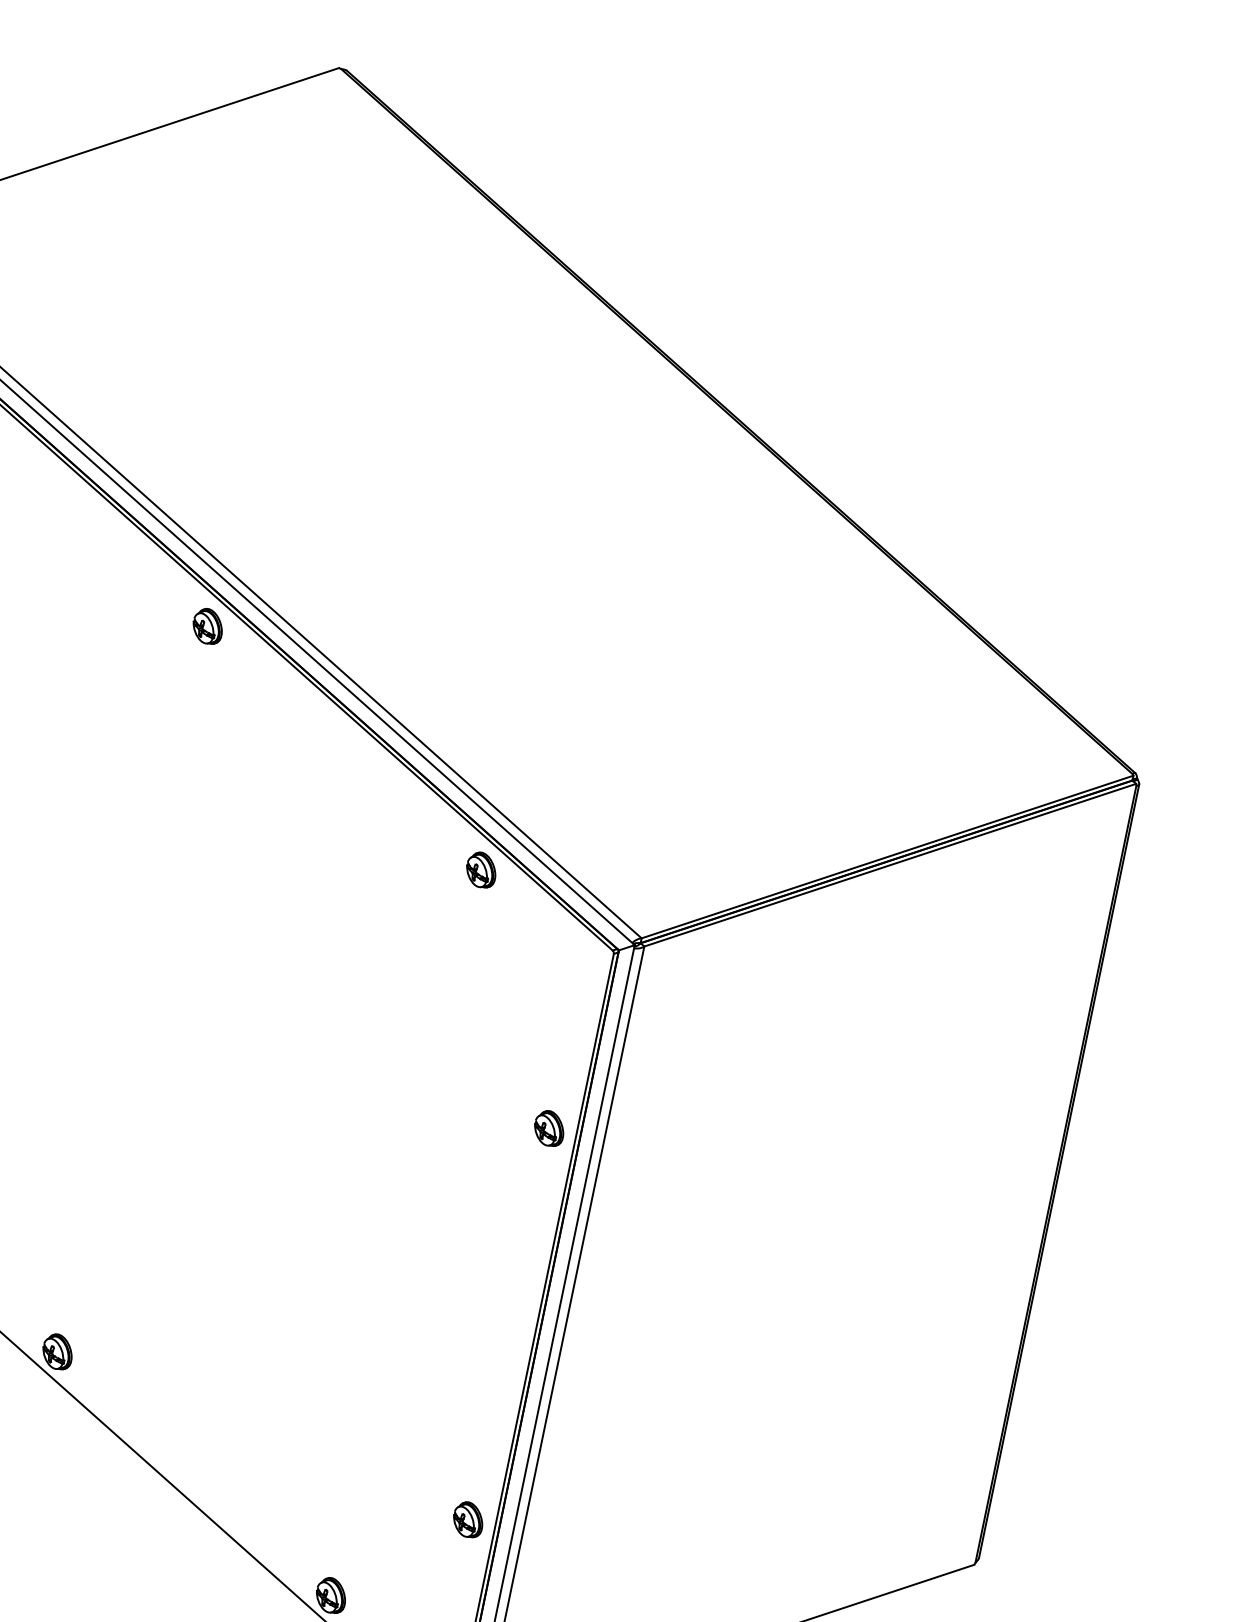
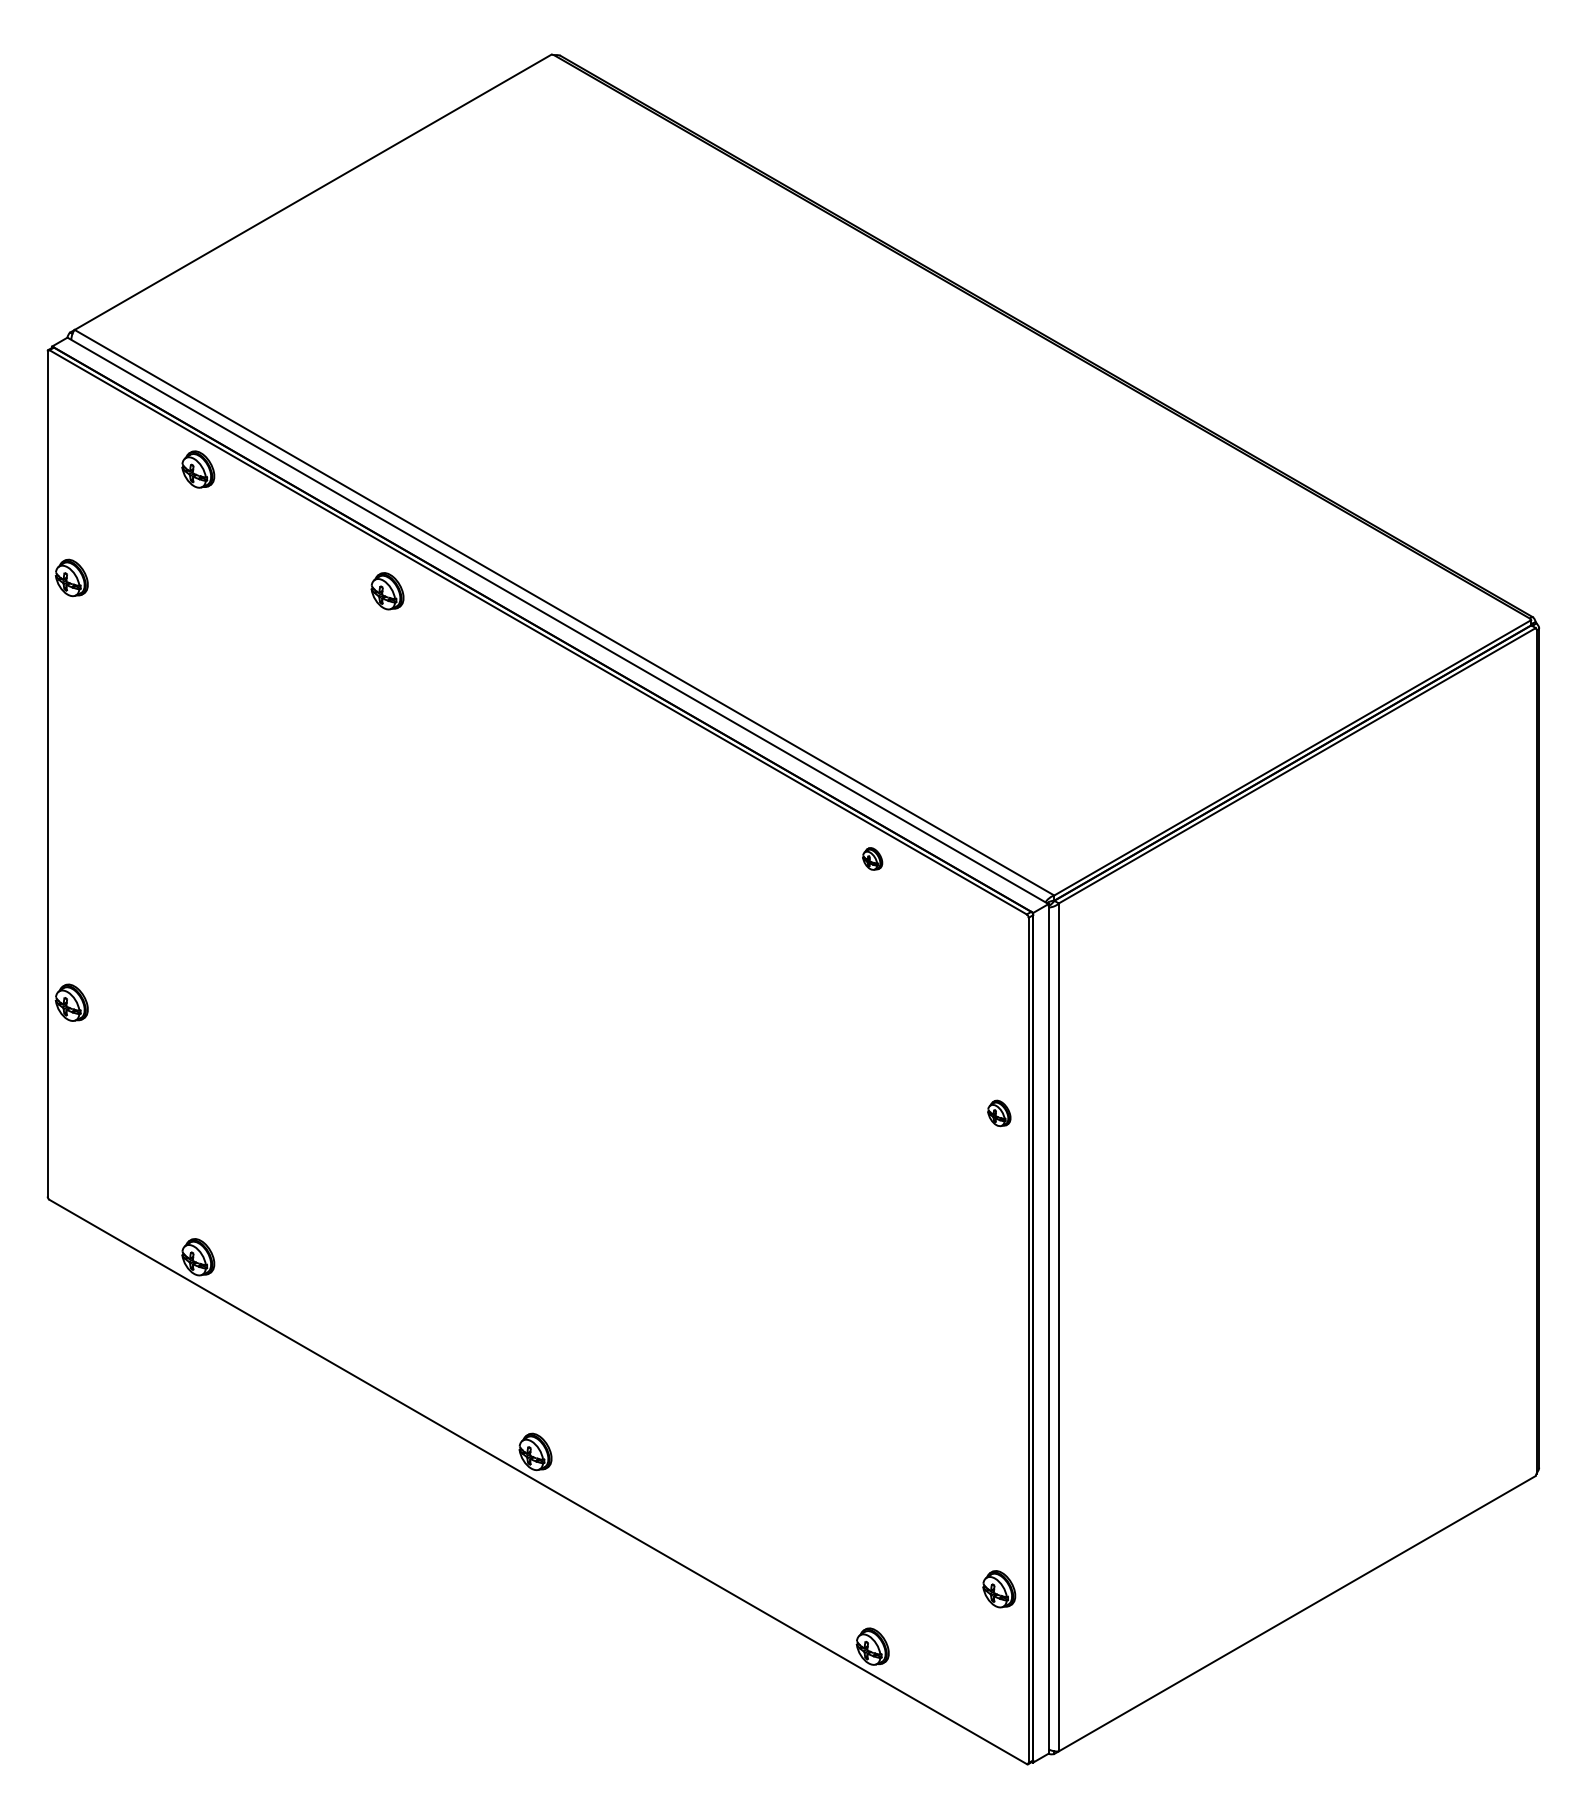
part: (207, 626) -> (387, 591), moved
part: (481, 869) -> (872, 858), size x0.6
part: (549, 1128) -> (999, 1113), size x0.7
part: (468, 1520) -> (999, 1589), moved

